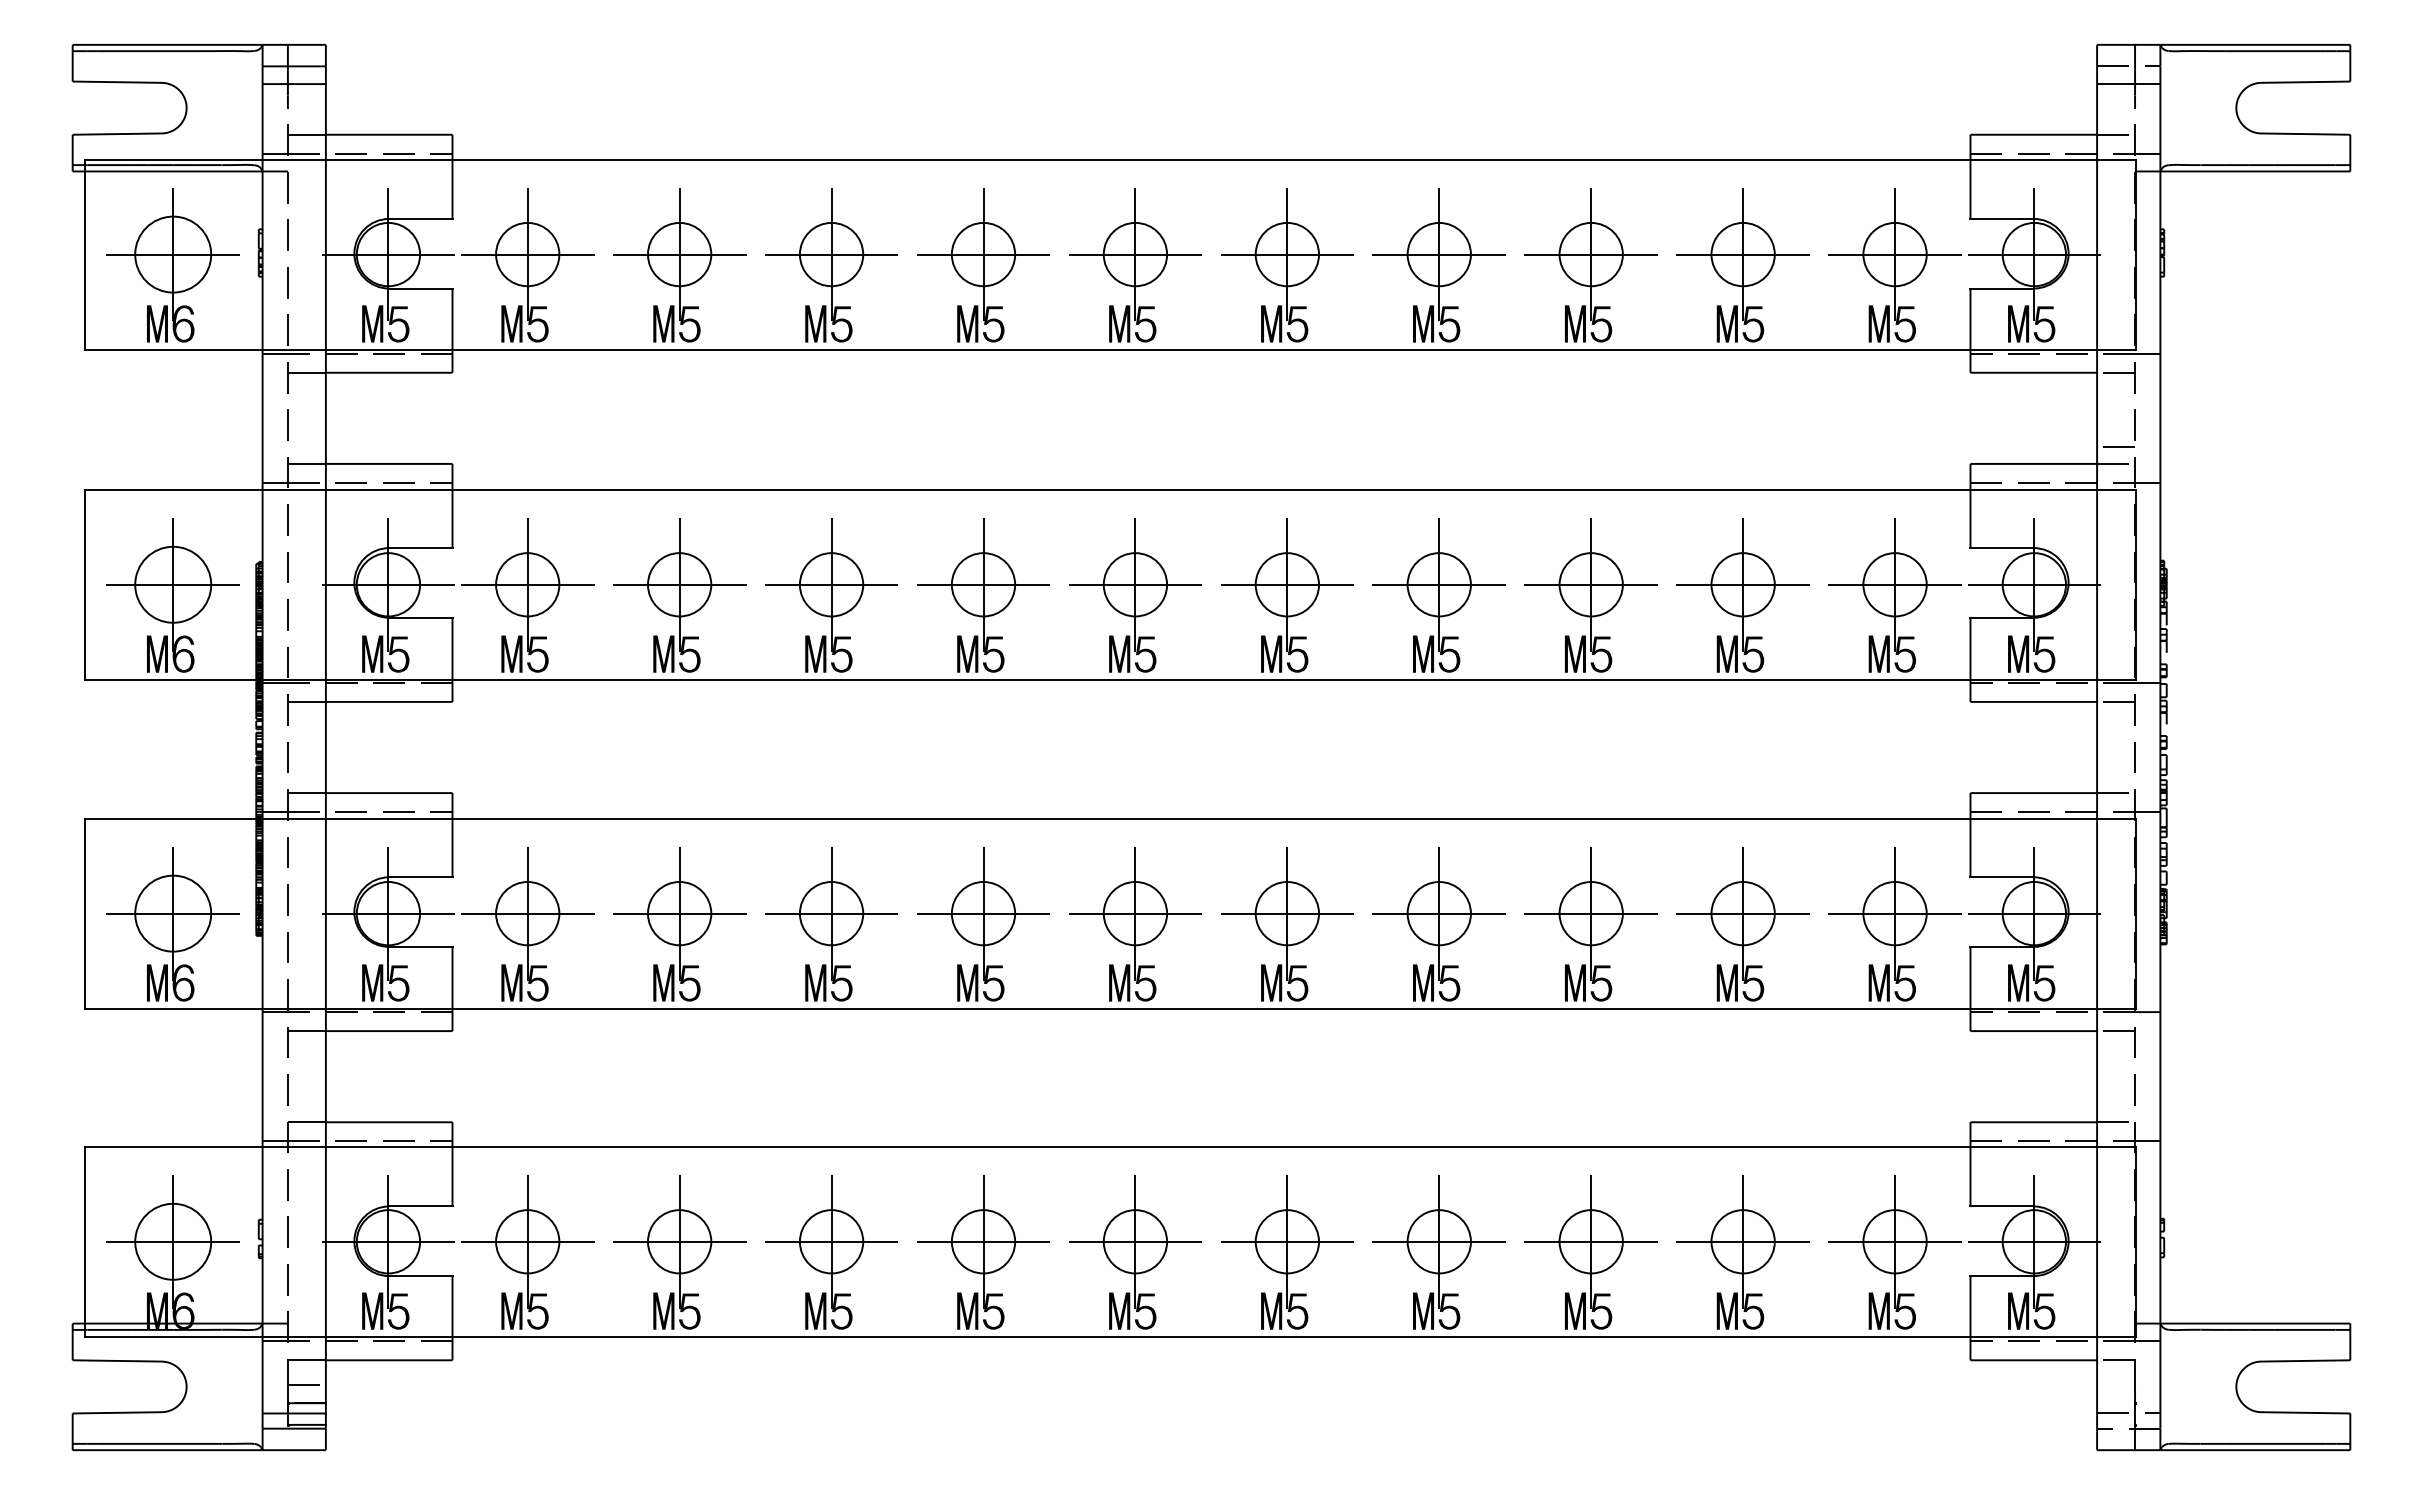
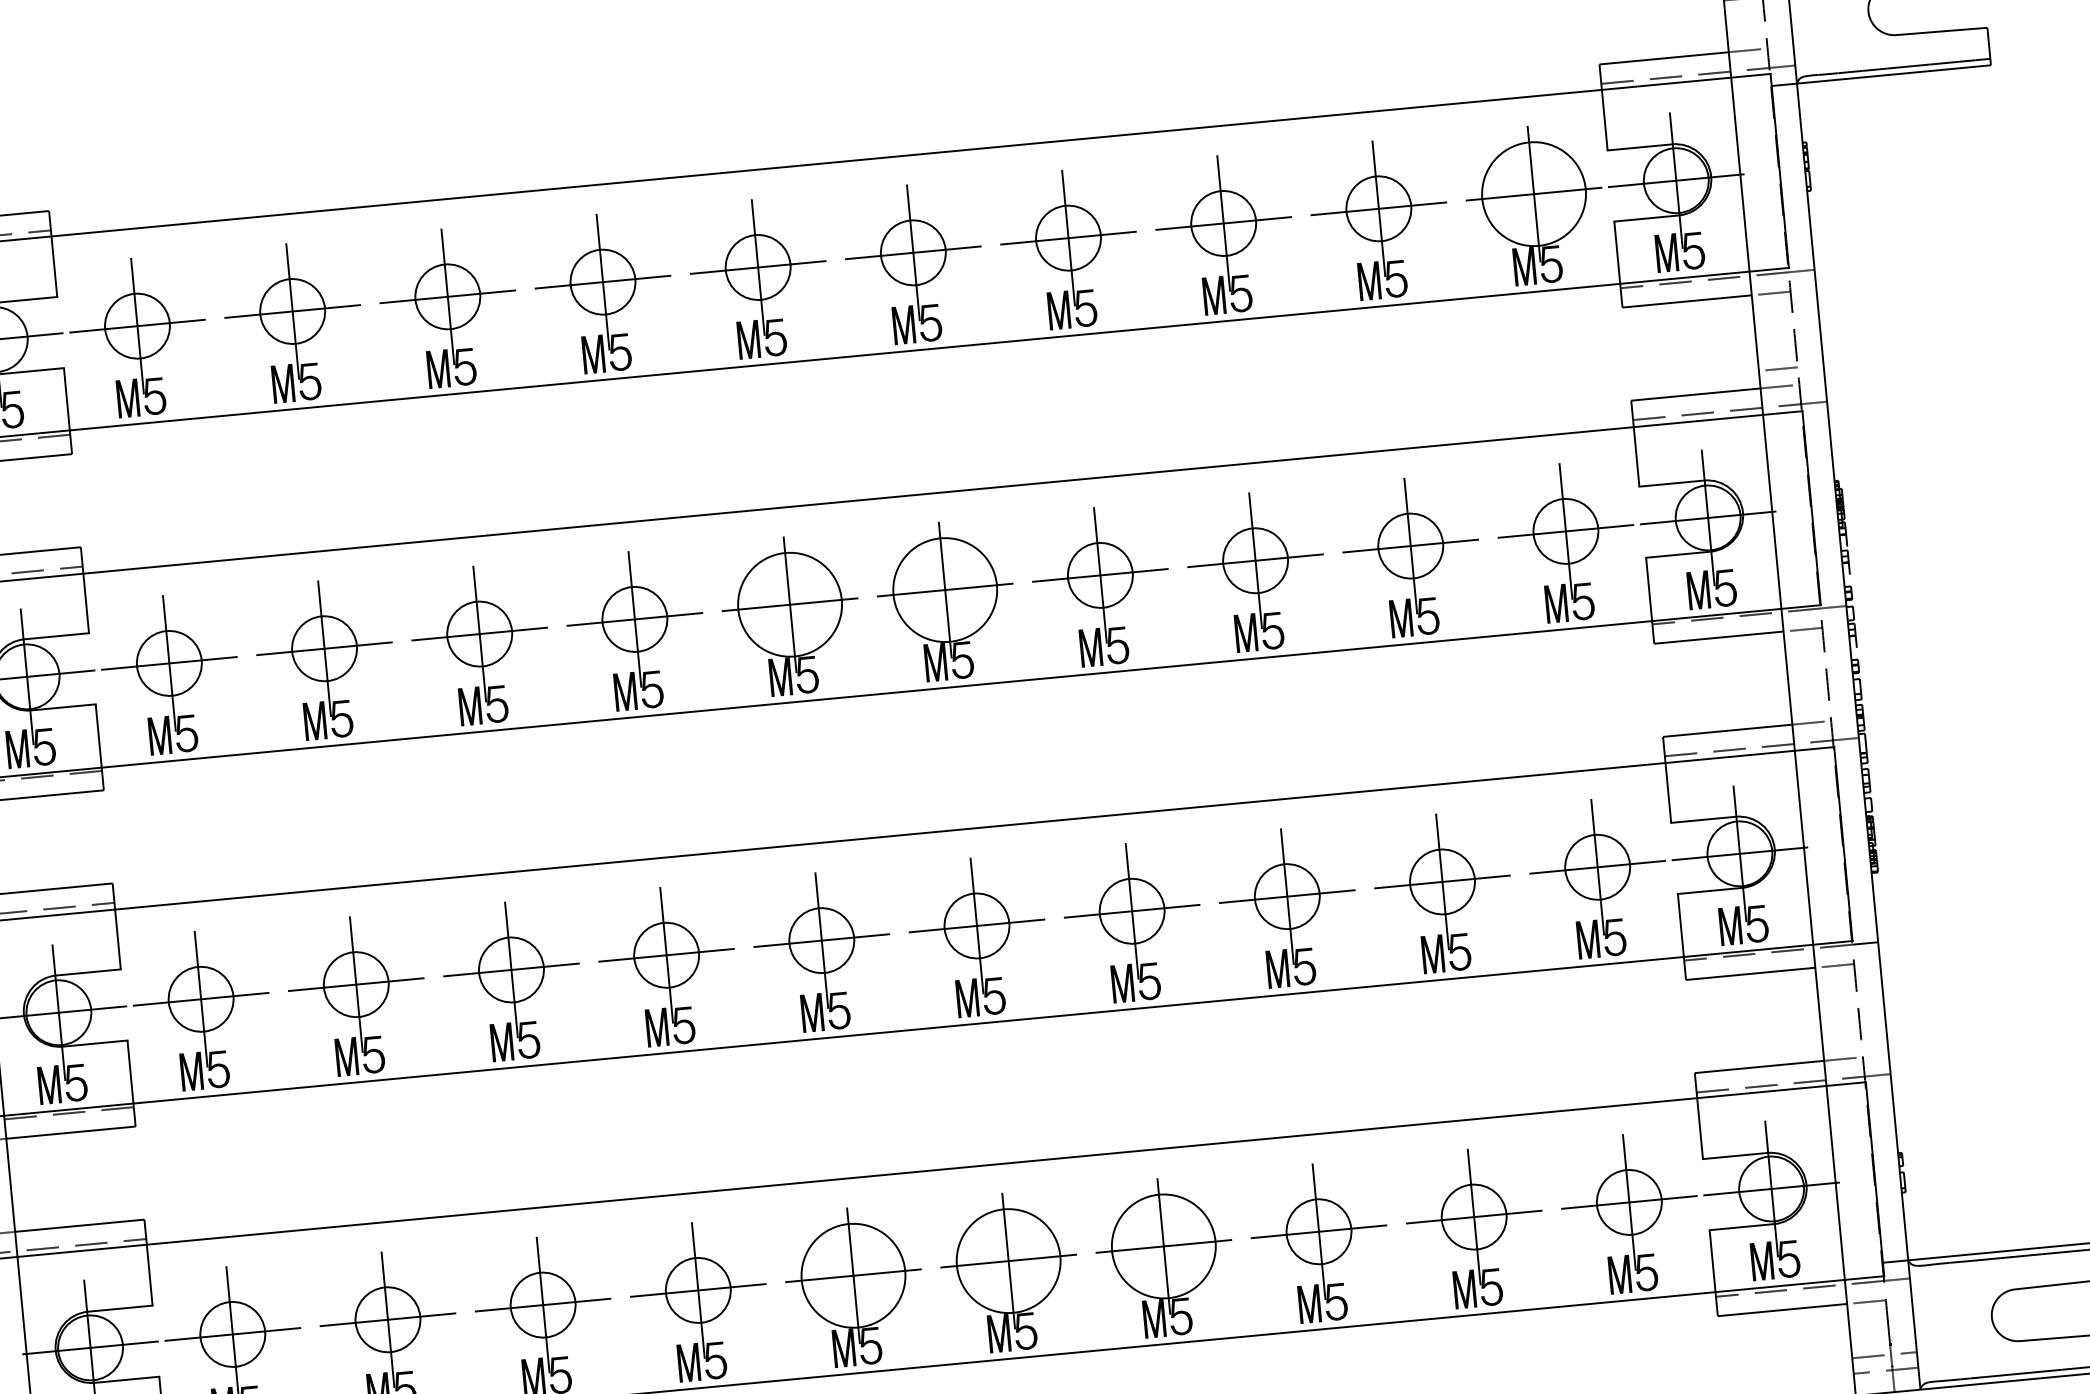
circle: (1894, 254) -> (1533, 194), size x1.6
circle: (1135, 584) -> (790, 604), size x1.6
circle: (1287, 584) -> (945, 589), size x1.6
circle: (1135, 1241) -> (853, 1275), size x1.6
circle: (1287, 1241) -> (1008, 1260), size x1.6
circle: (1438, 1241) -> (1163, 1246), size x1.6

